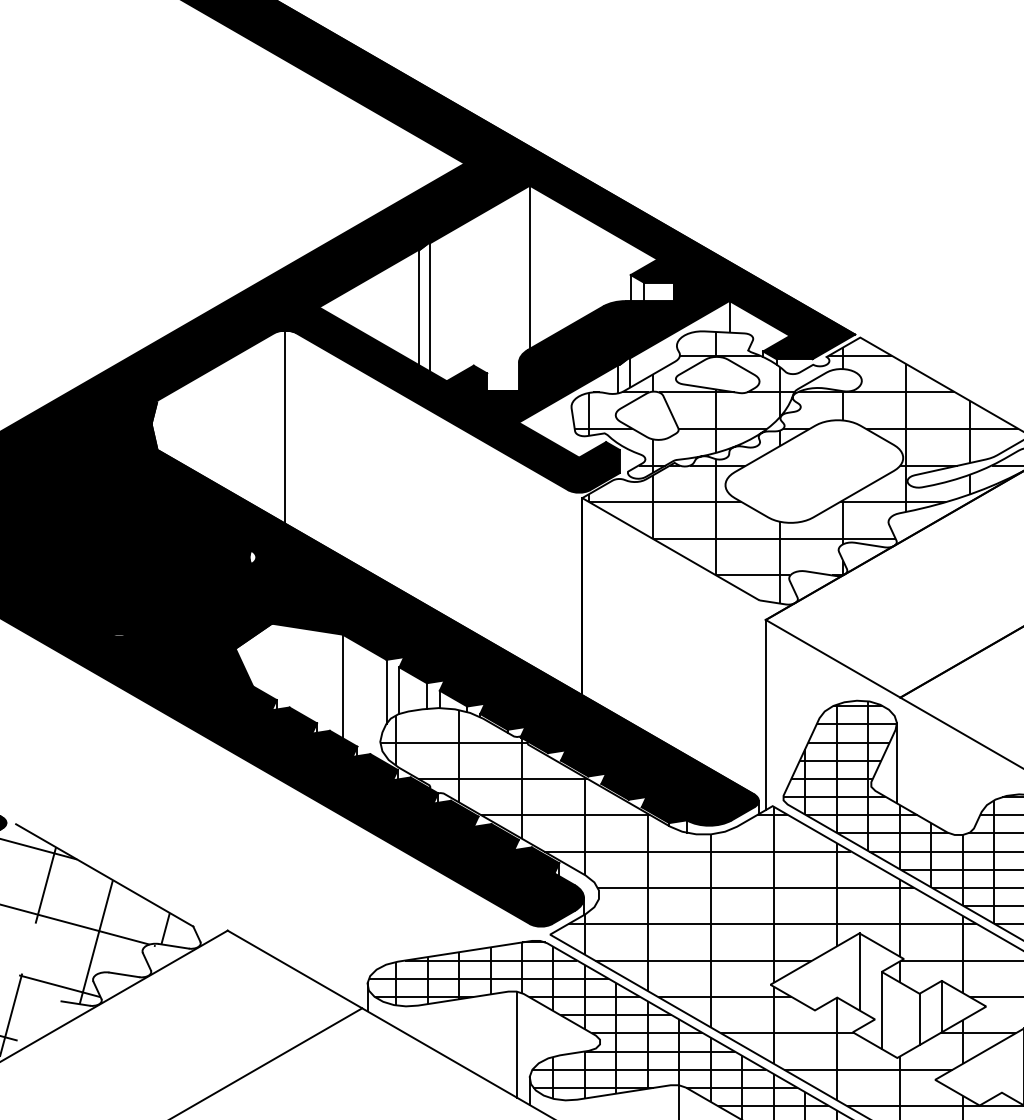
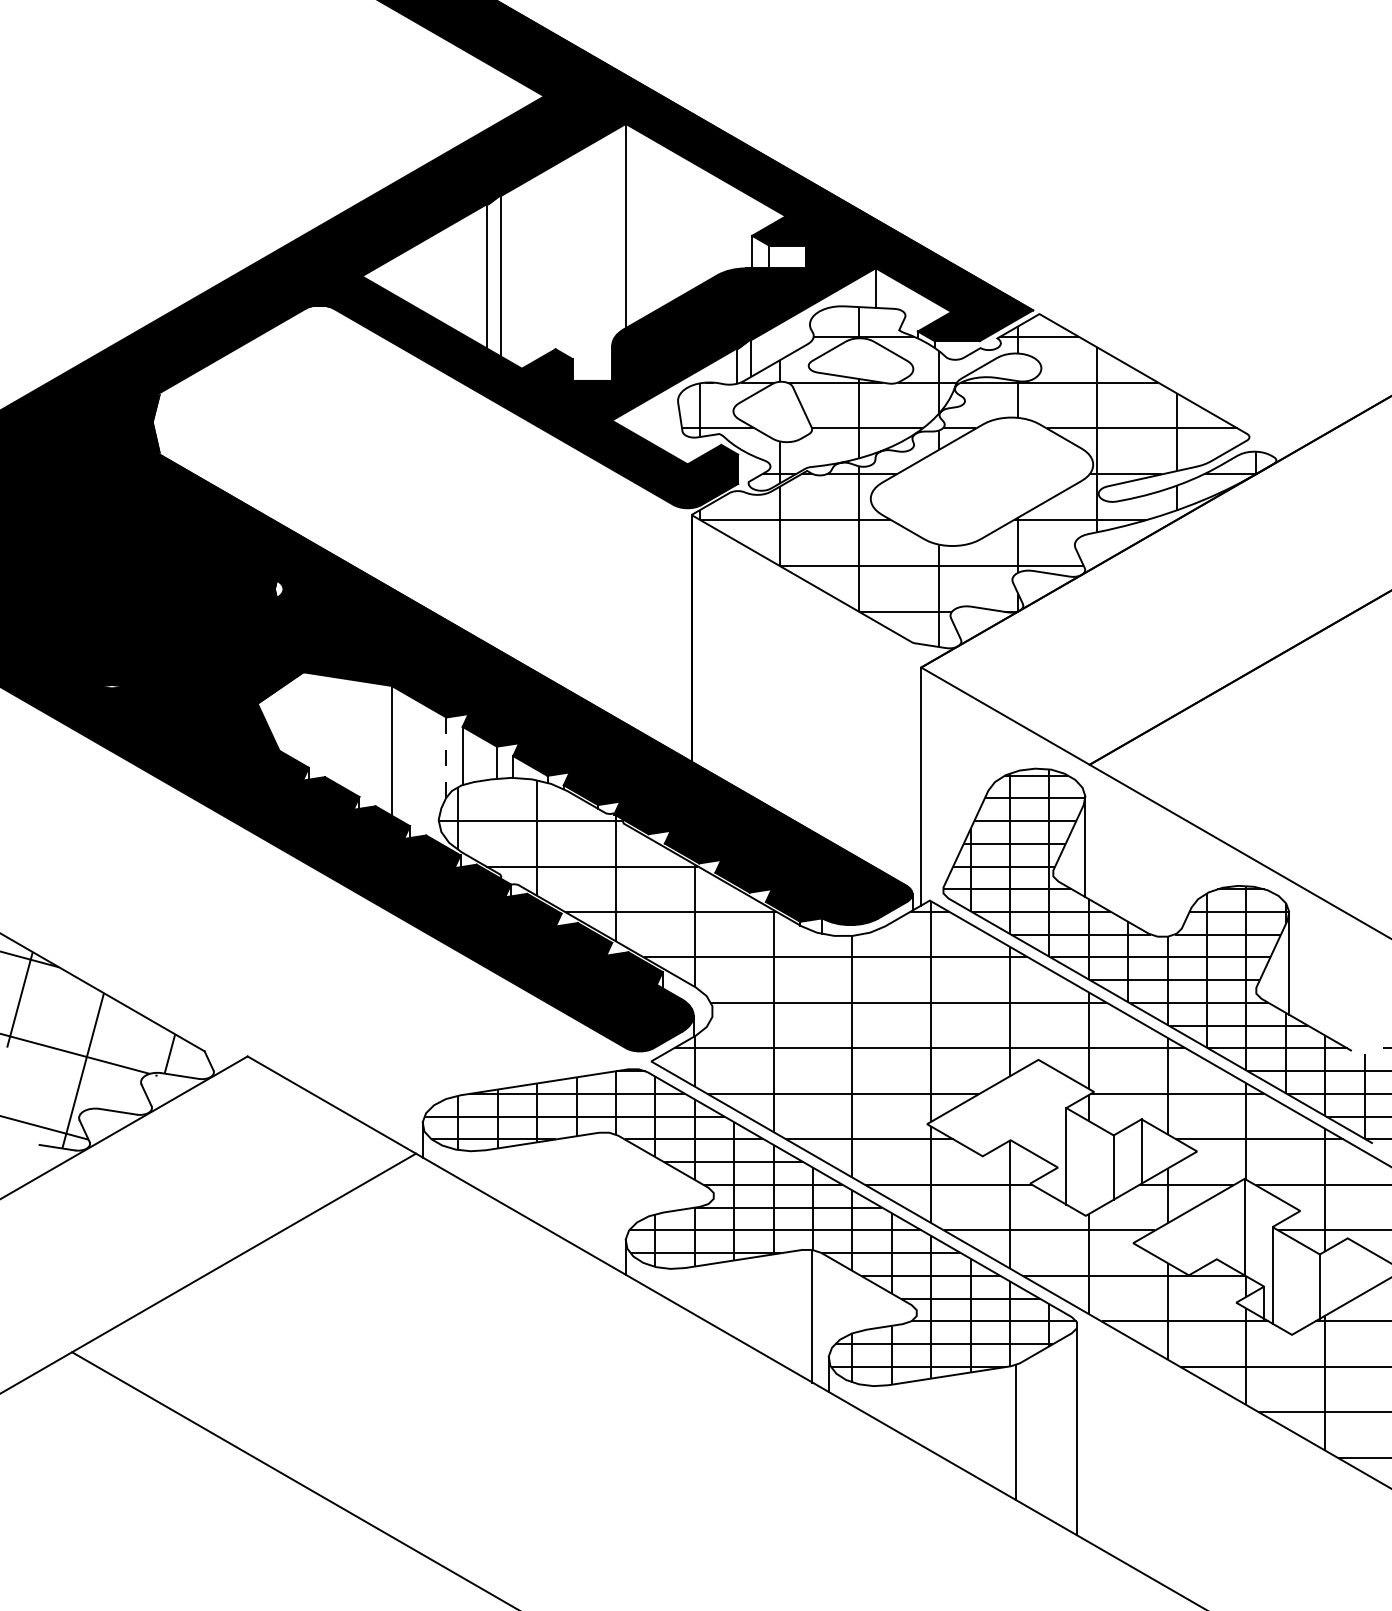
line: (285, 427) -> (319, 426), removed
line: (386, 692) -> (446, 758), solid -> dashed
line: (859, 971) -> (1038, 1107), removed
line: (516, 1044) -> (609, 1198), removed

